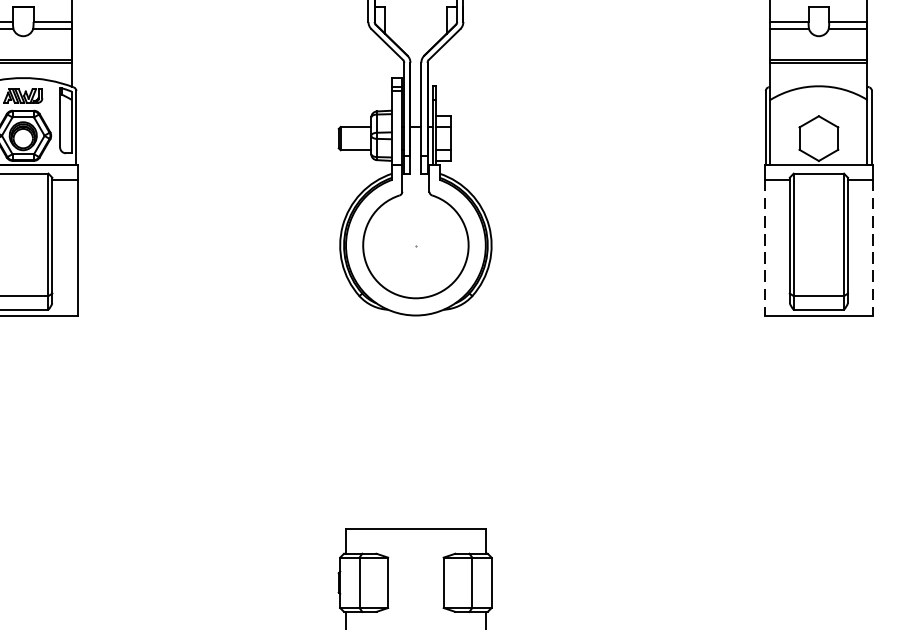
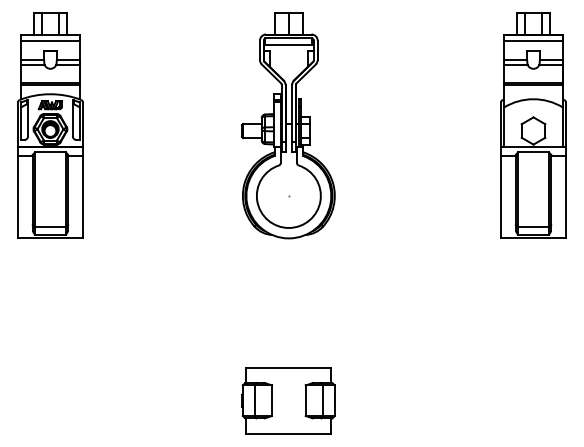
line: (764, 248) -> (500, 197), dashed -> solid
line: (873, 248) -> (566, 197), dashed -> solid

